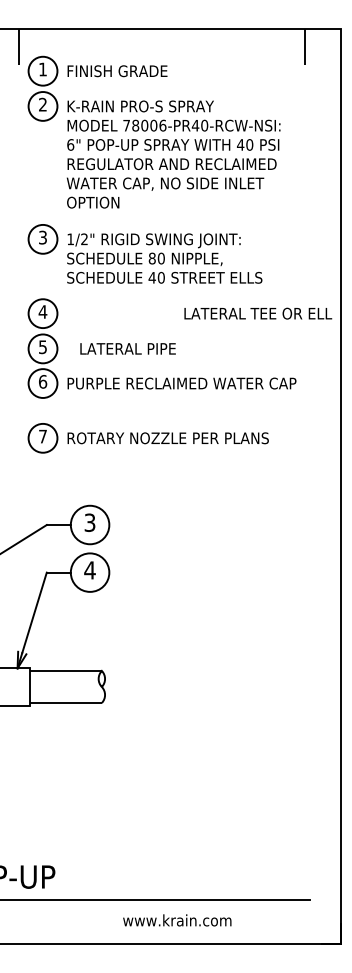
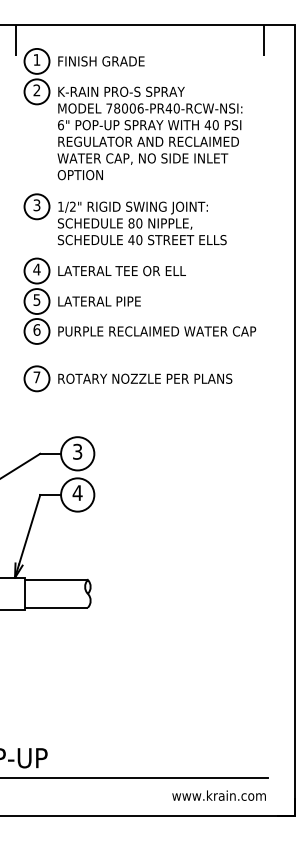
text: (257, 314) -> (121, 271), moved
text: (128, 348) -> (99, 301), moved
text: (176, 920) -> (218, 795), moved

